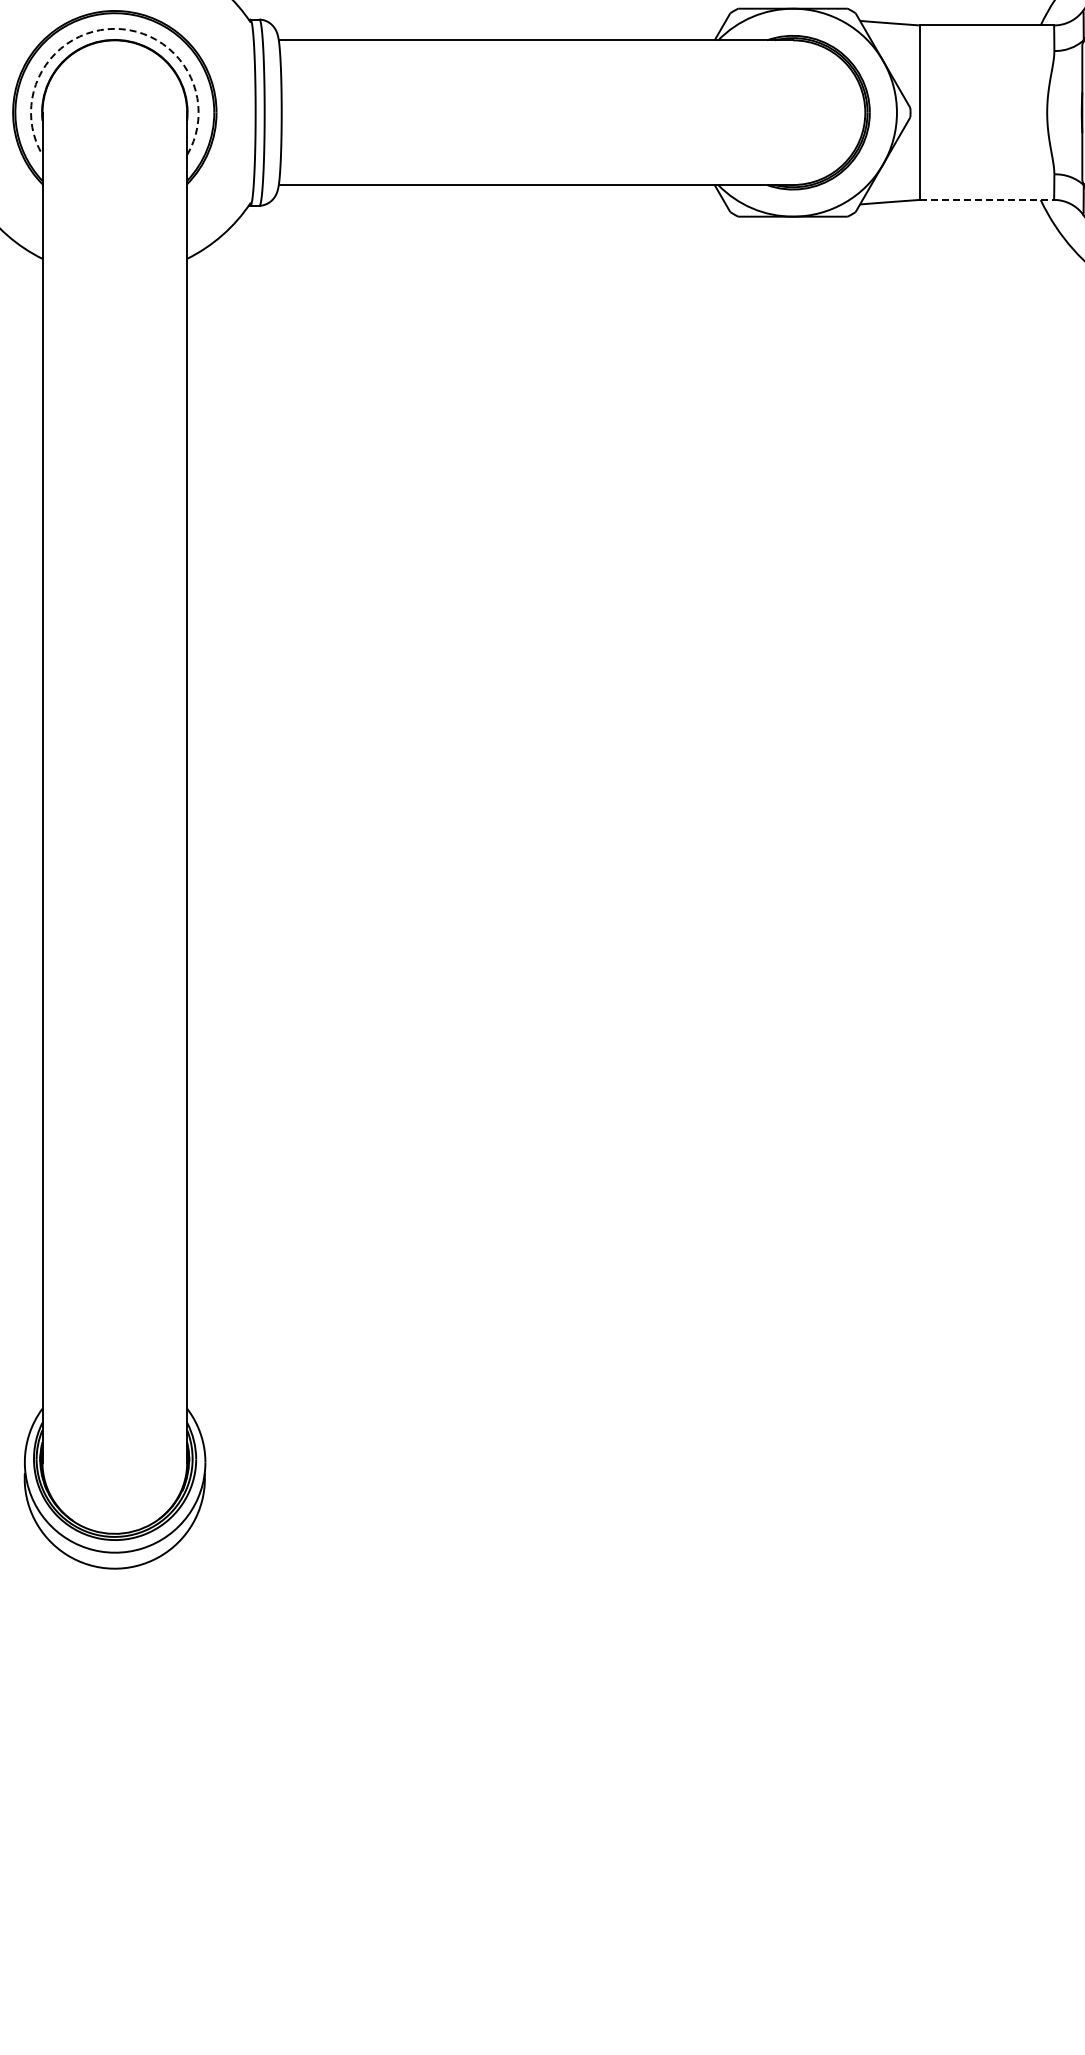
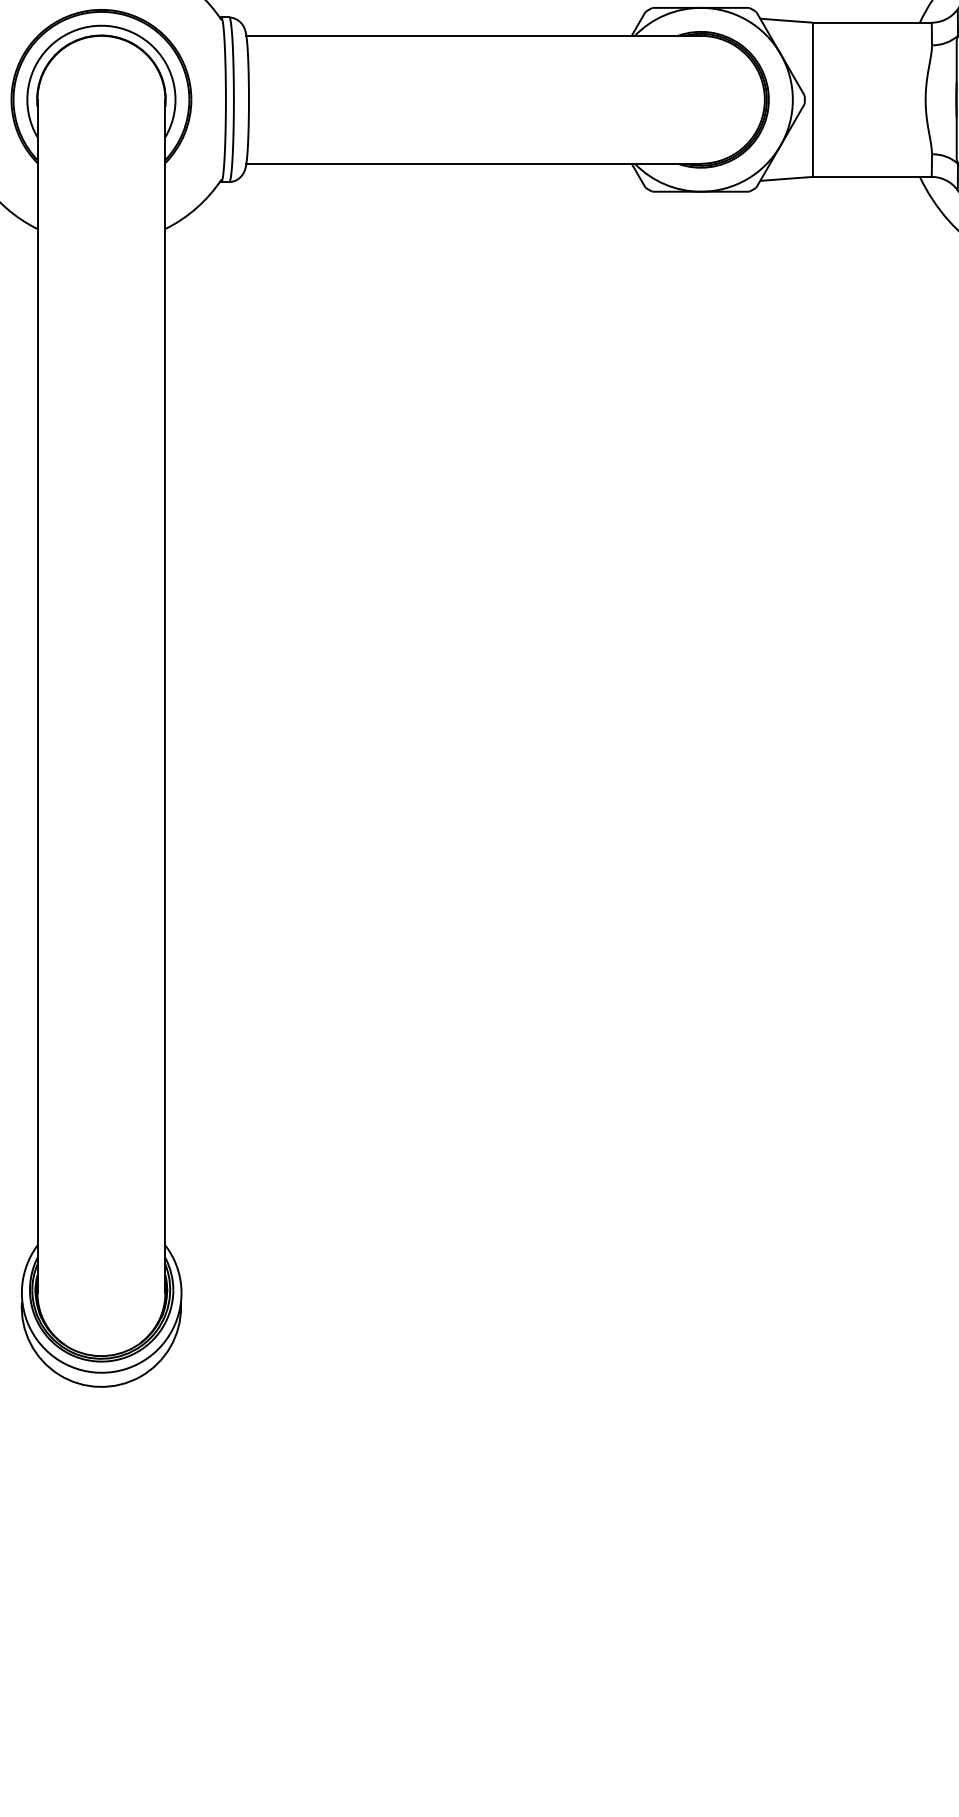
arc: (114, 28) -> (101, 25), dashed -> solid
line: (987, 199) -> (872, 176), dashed -> solid

